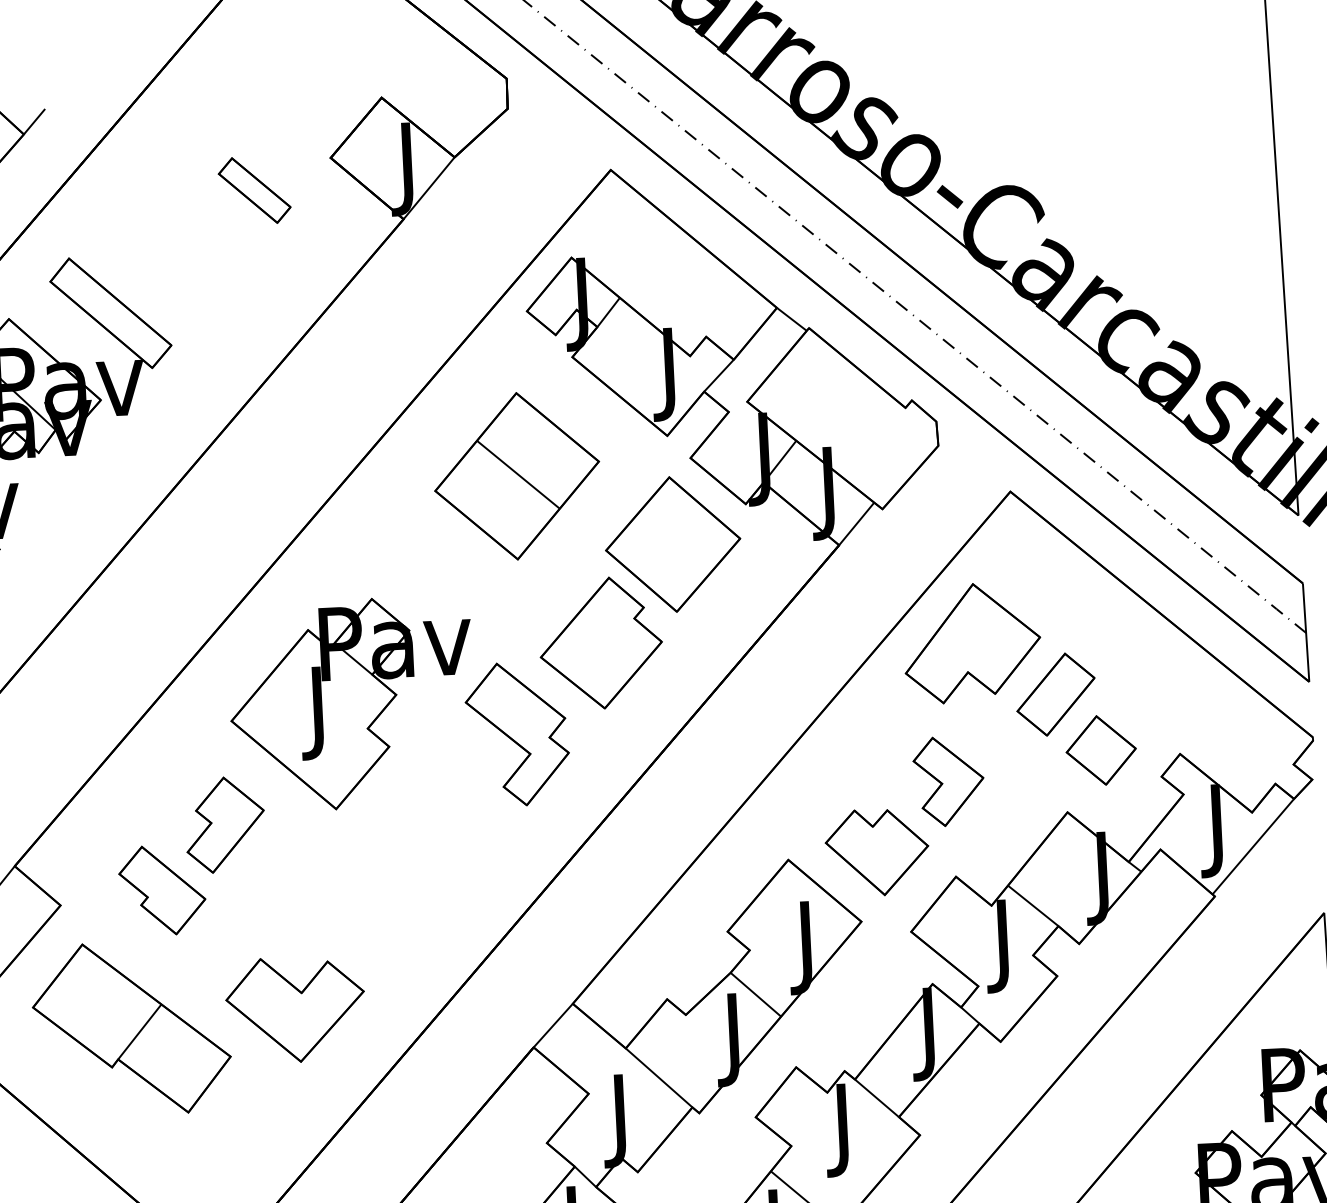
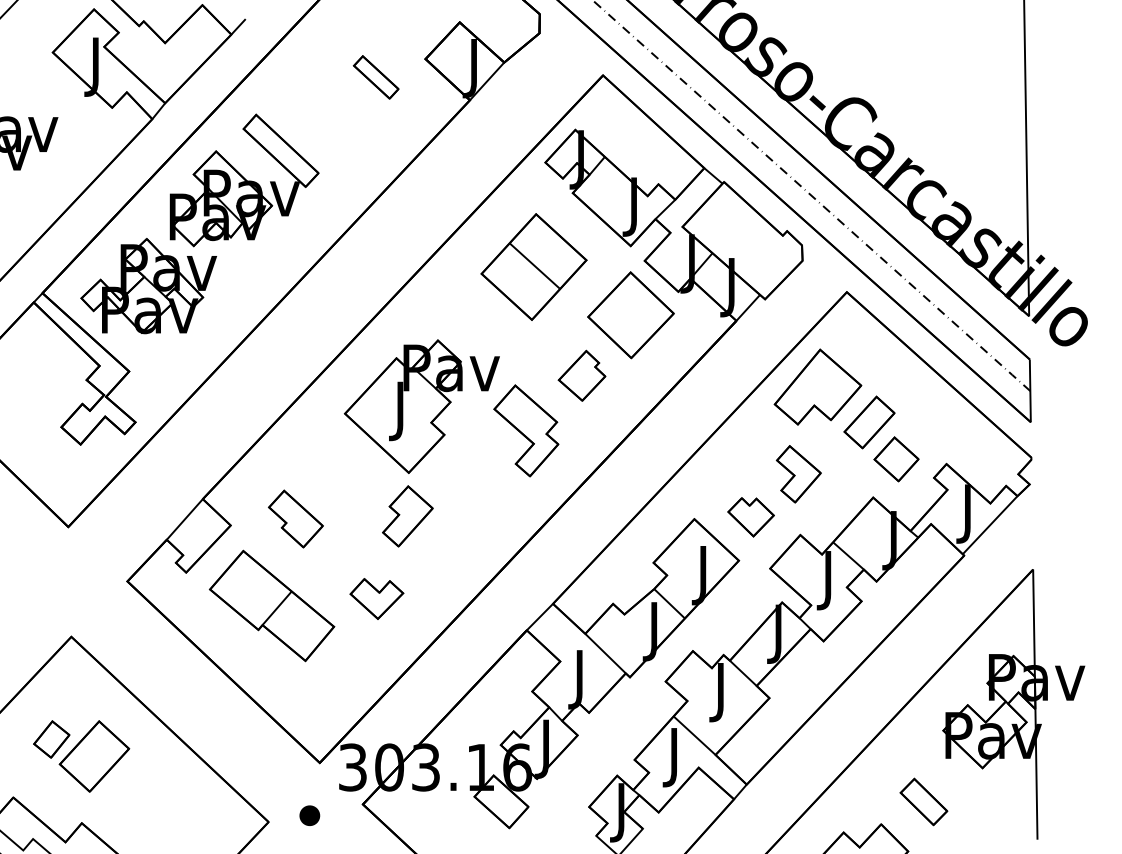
part: (599, 642) -> (581, 375), size x0.6
part: (224, 825) -> (407, 516), moved
part: (876, 852) -> (750, 517), size x0.7
part: (295, 1008) -> (376, 598), size x0.6

